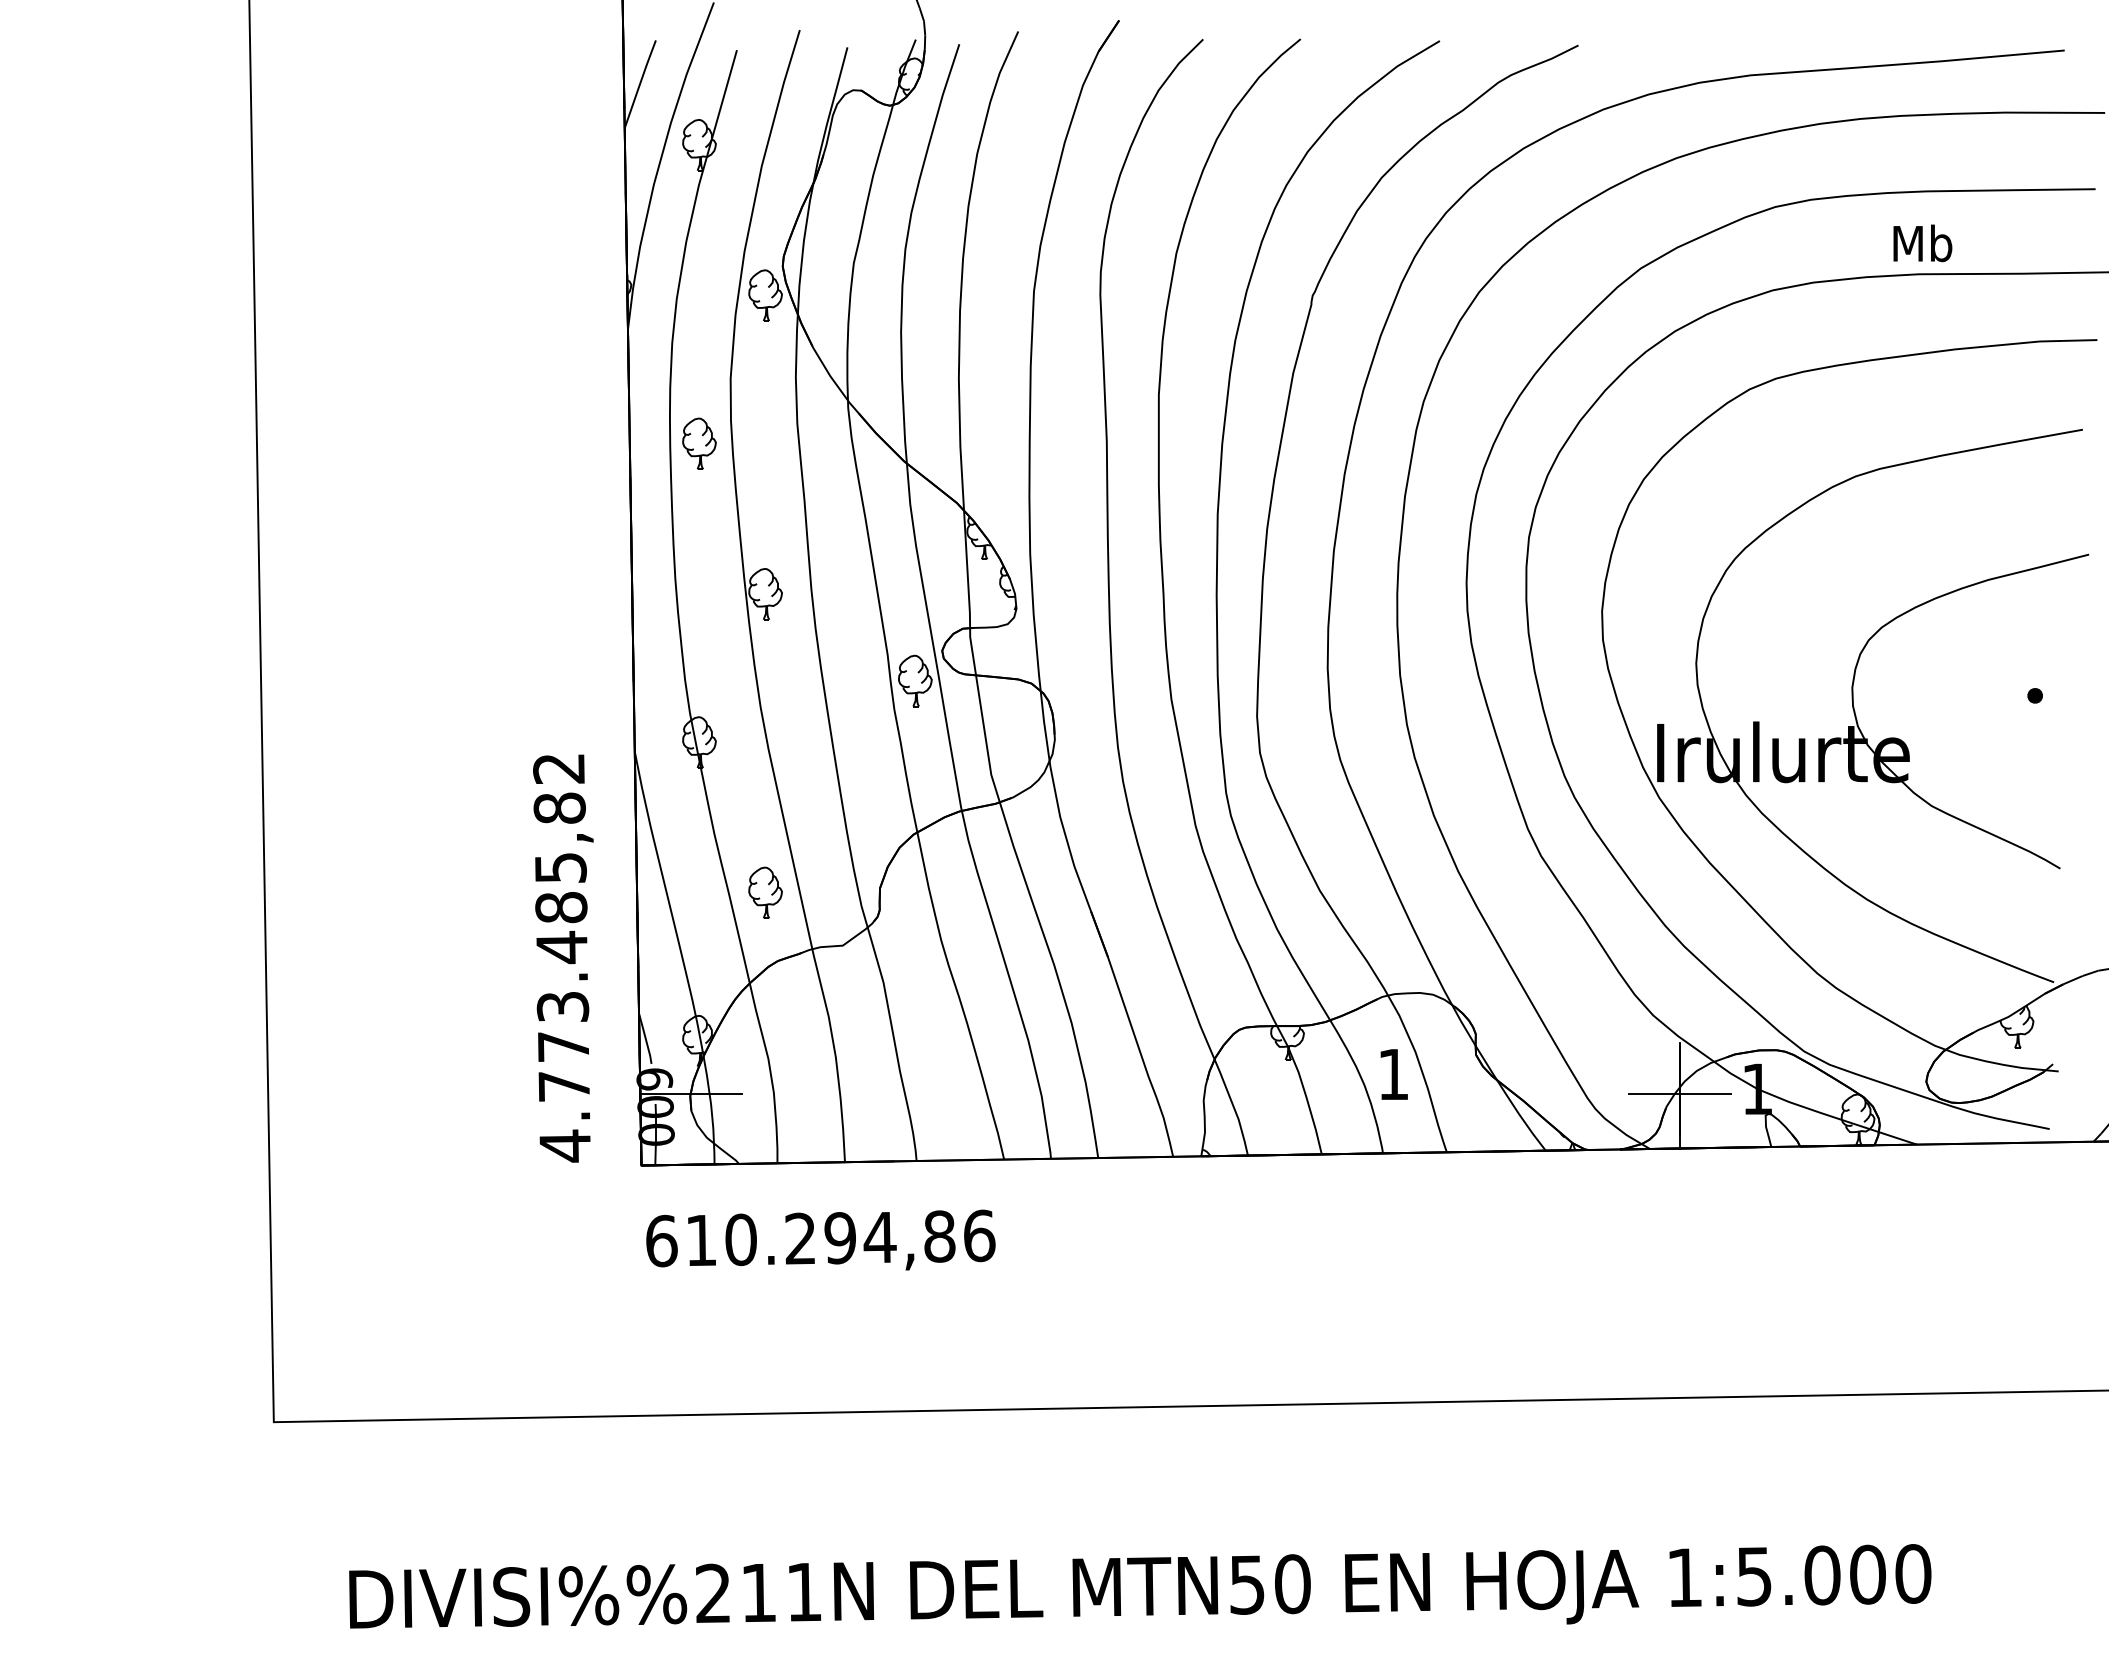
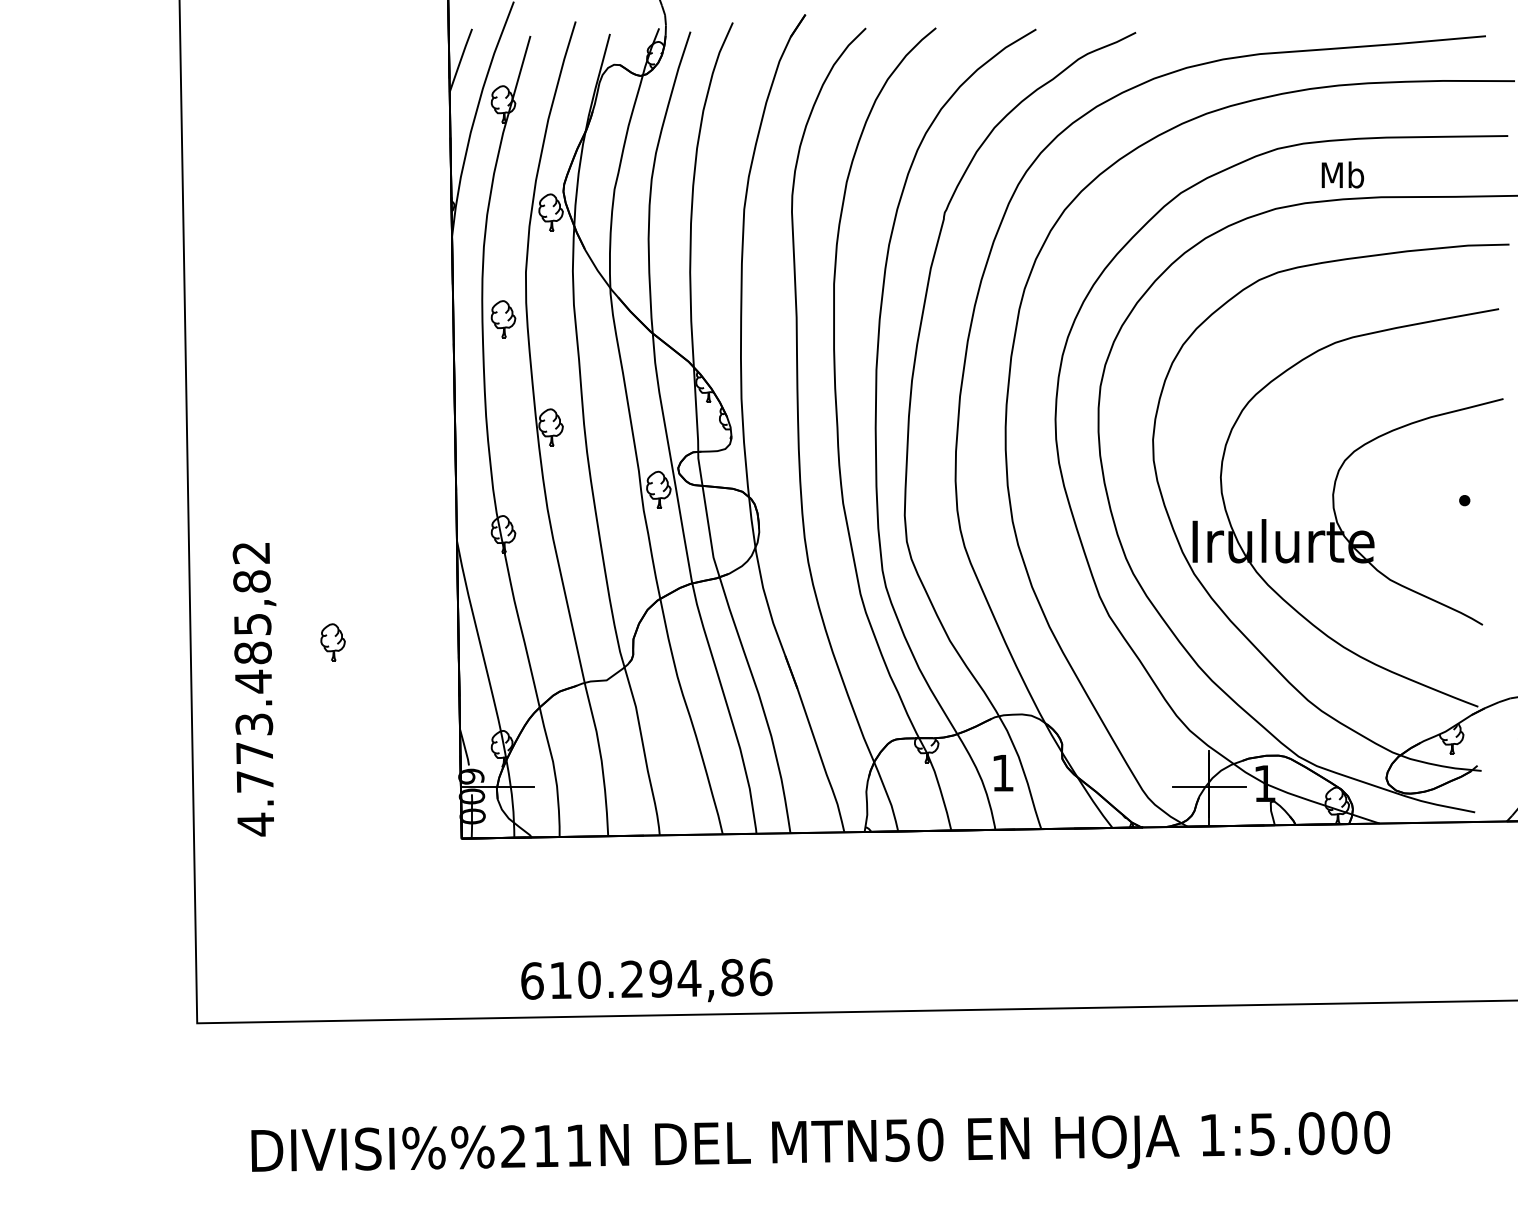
text: (1922, 242) -> (1342, 174), moved
part: (764, 892) -> (332, 642), moved
text: (563, 958) -> (254, 689), moved
text: (820, 1240) -> (646, 980), moved

